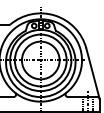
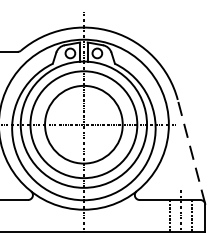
line: (92, 73) -> (190, 151), solid -> dashed

